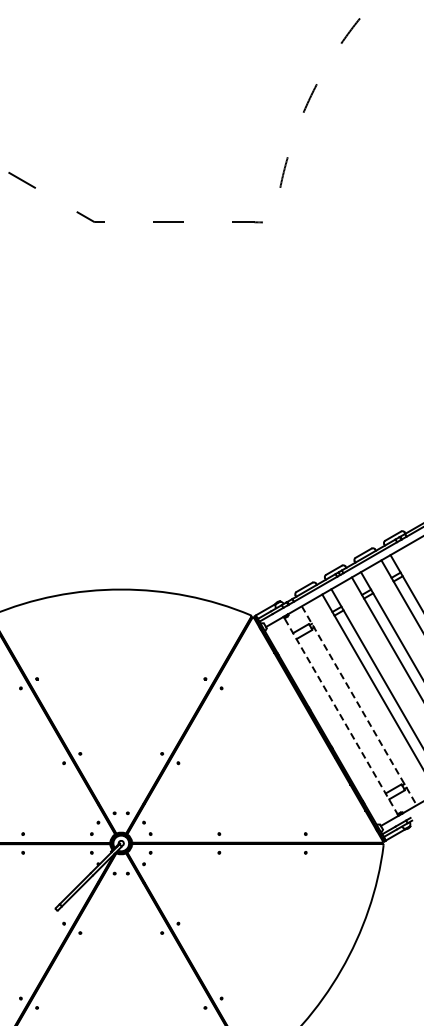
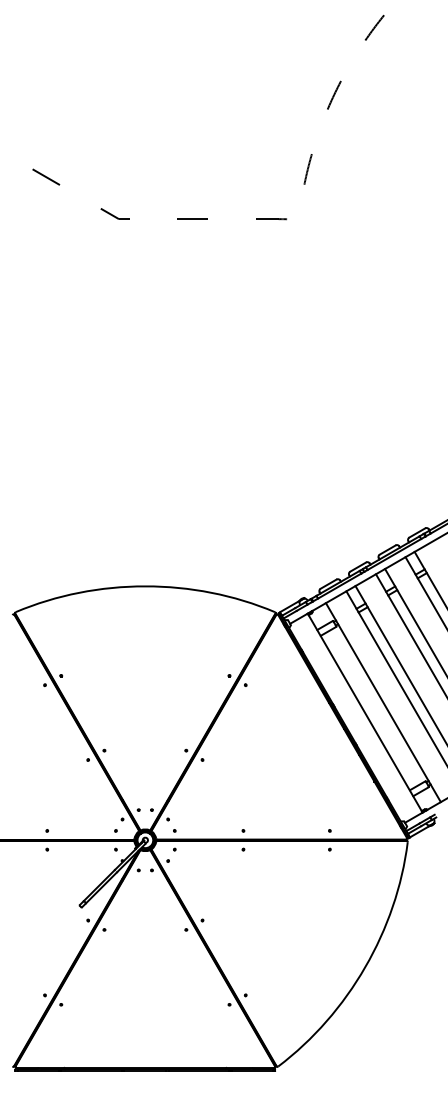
line: (359, 705) -> (383, 702), dashed -> solid
line: (341, 716) -> (365, 713), dashed -> solid

